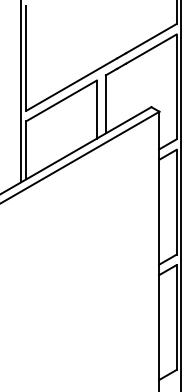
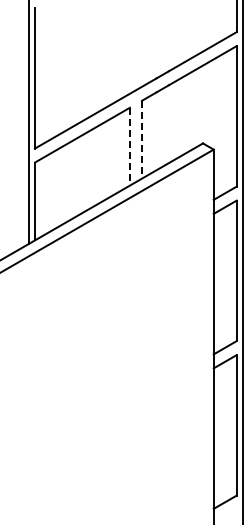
line: (105, 104) -> (141, 139), solid -> dashed
line: (96, 109) -> (129, 146), solid -> dashed

